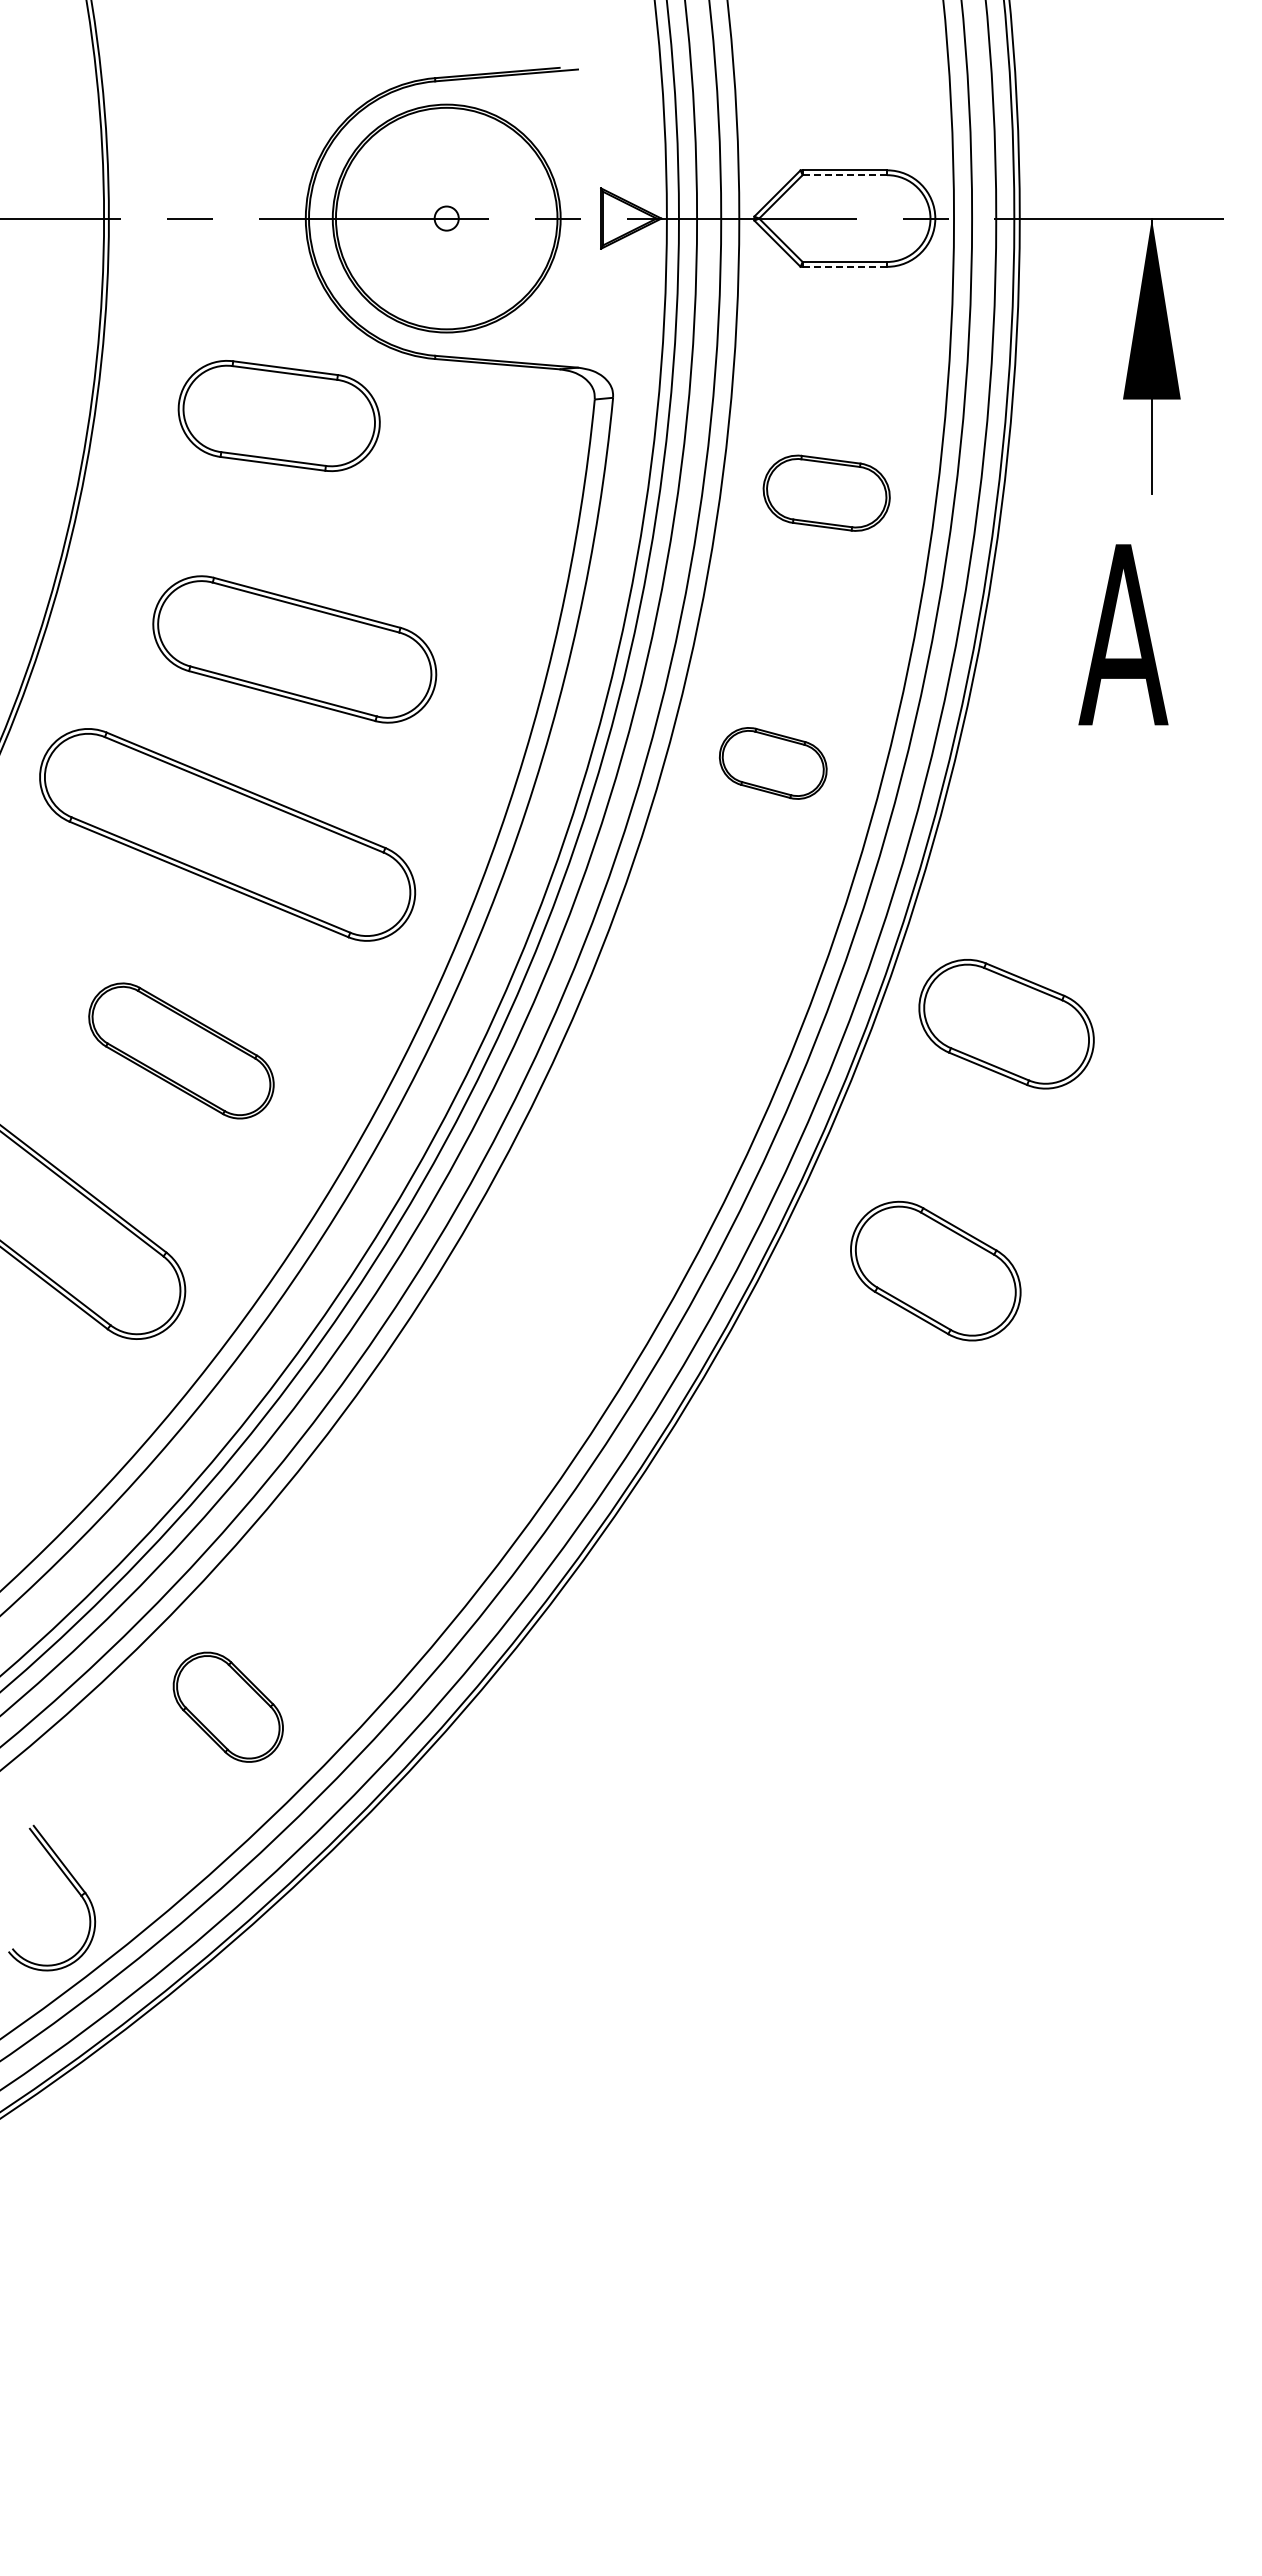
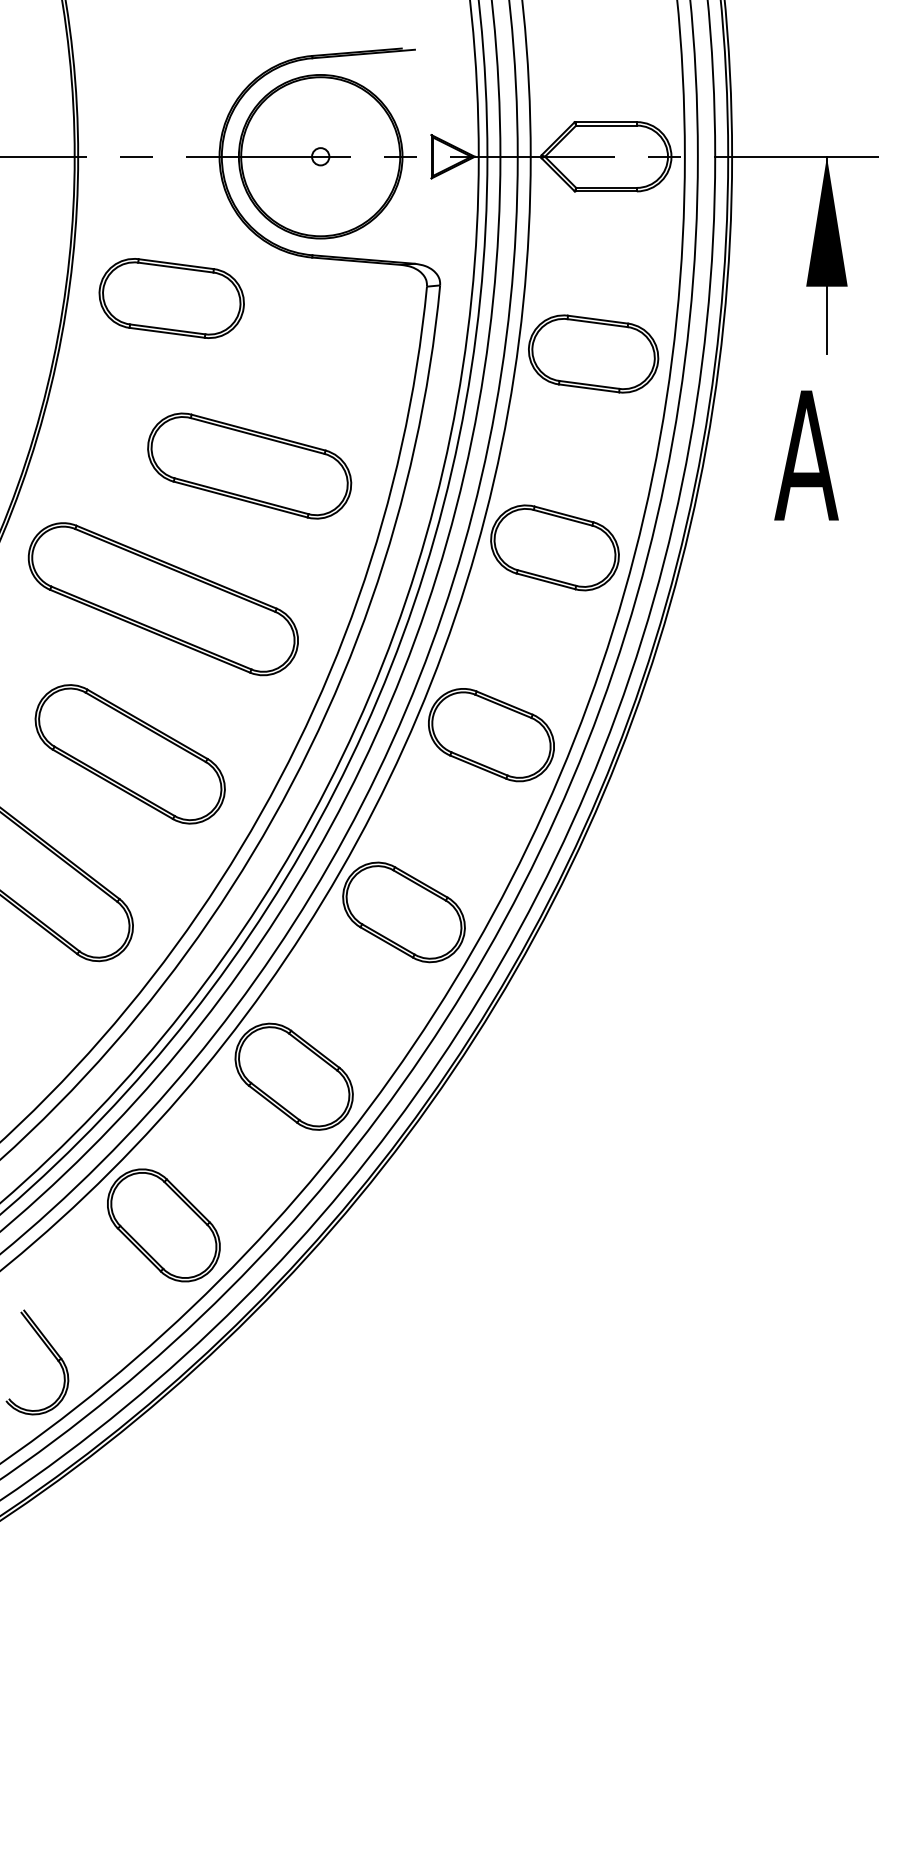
line: (844, 175) -> (606, 125), dashed -> solid
line: (845, 266) -> (606, 191), dashed -> solid
part: (278, 416) -> (171, 298), moved
part: (826, 492) -> (593, 353), size x1.43
part: (294, 649) -> (249, 466), moved
part: (773, 763) -> (555, 547), size x1.67
part: (1006, 1024) -> (491, 735), moved
part: (181, 1050) -> (130, 753), size x1.43
part: (935, 1270) -> (403, 911), moved
part: (409, 1499) -> (293, 1076), added
part: (228, 1707) -> (164, 1225), size x1.43

